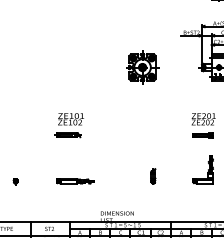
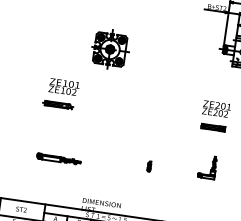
part: (142, 67) -> (110, 49), moved
part: (202, 169) -> (206, 166), size x0.7
part: (153, 176) -> (149, 166), size x0.6

